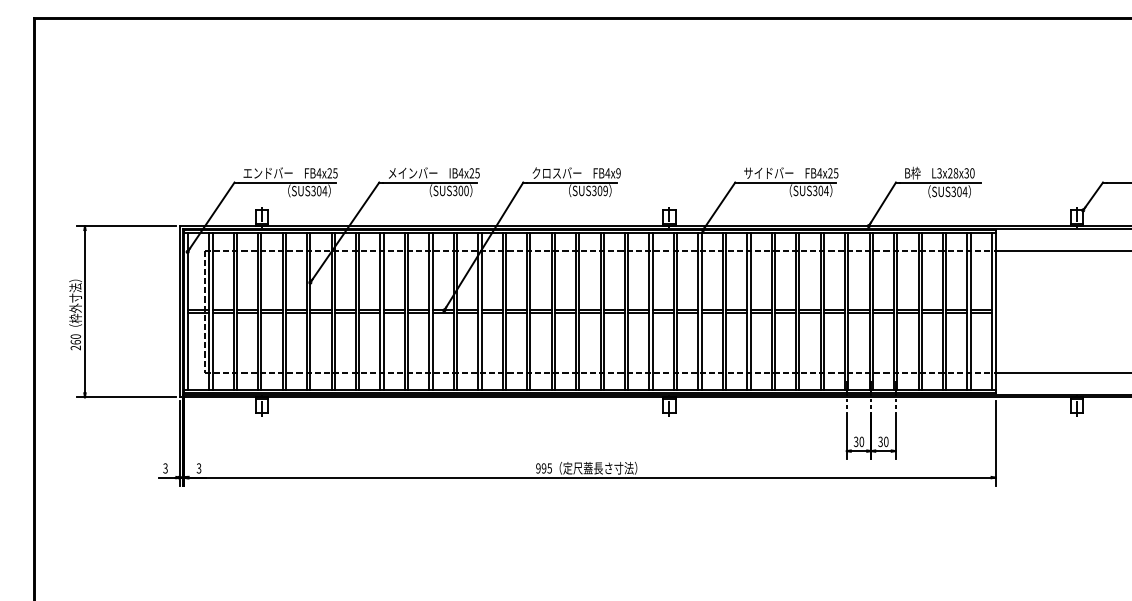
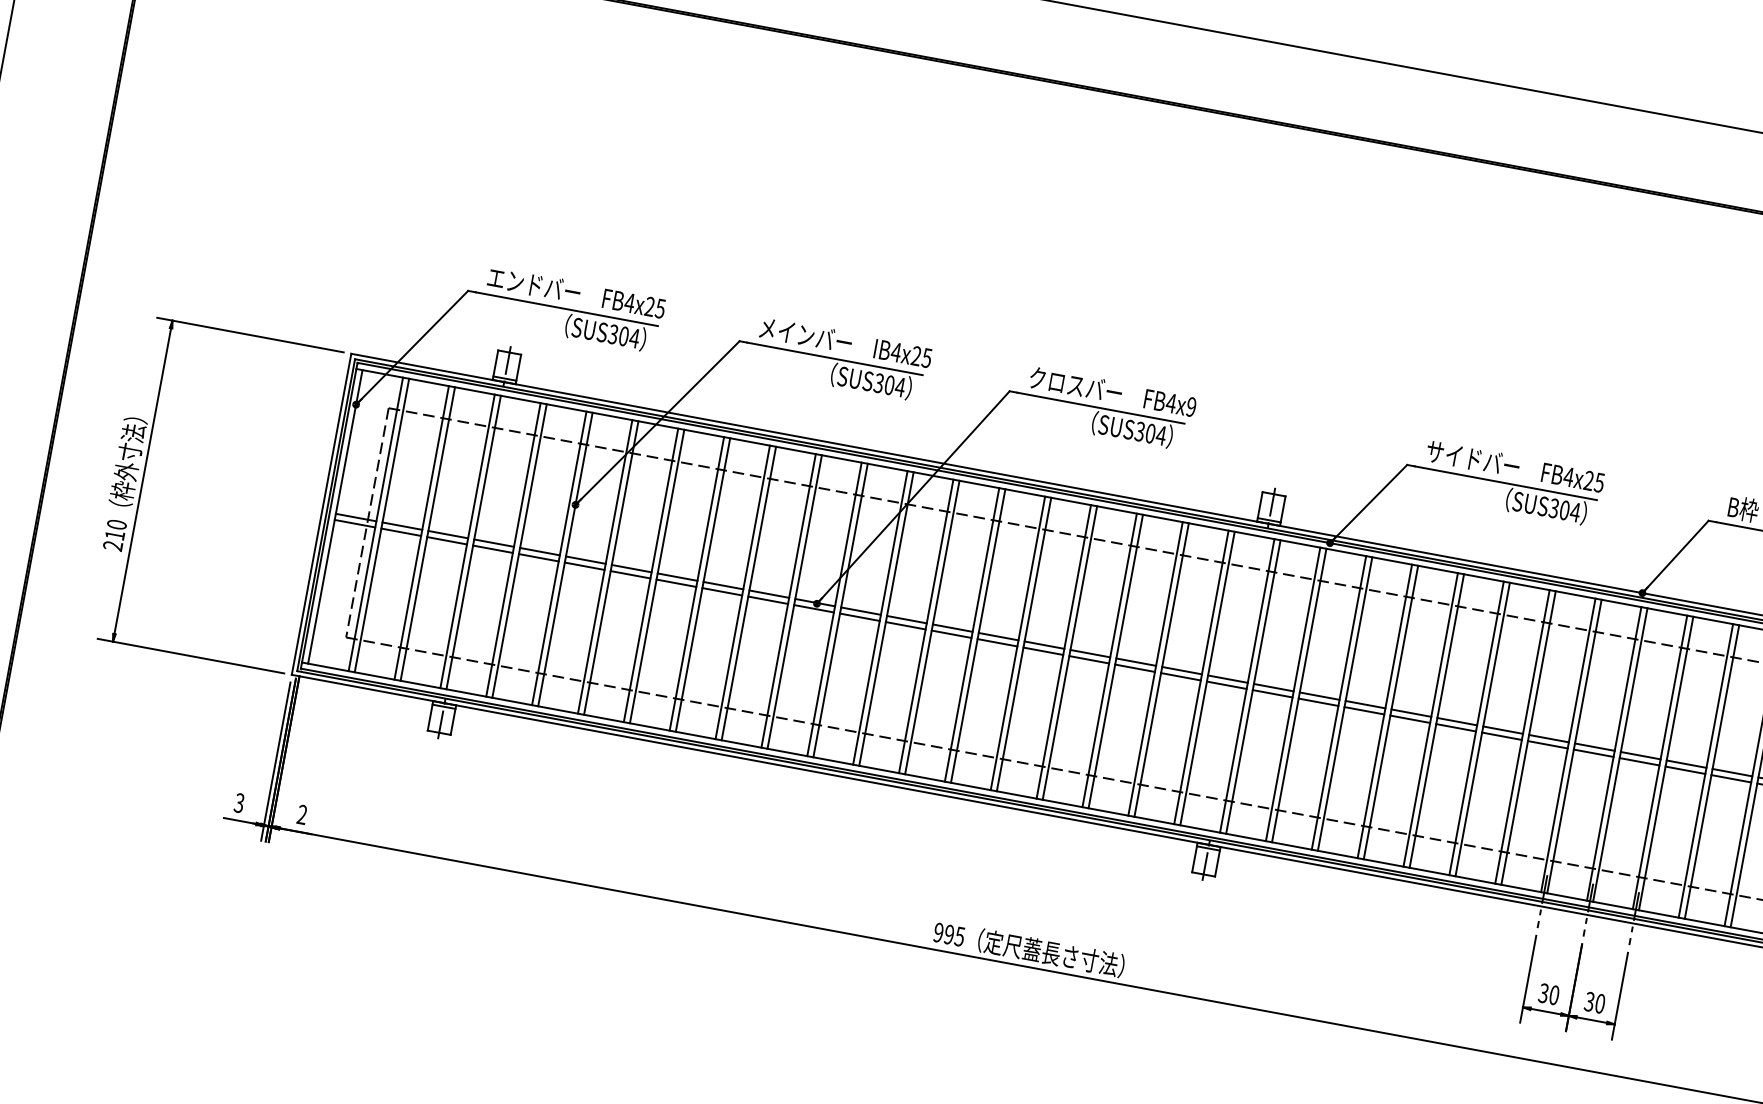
text: (466, 190) -> (900, 386), SUS300 -> SUS304
text: (605, 190) -> (1161, 434), SUS309 -> SUS304
text: (75, 342) -> (114, 535), 260 -> 210
text: (198, 468) -> (301, 814), 3 -> 2

